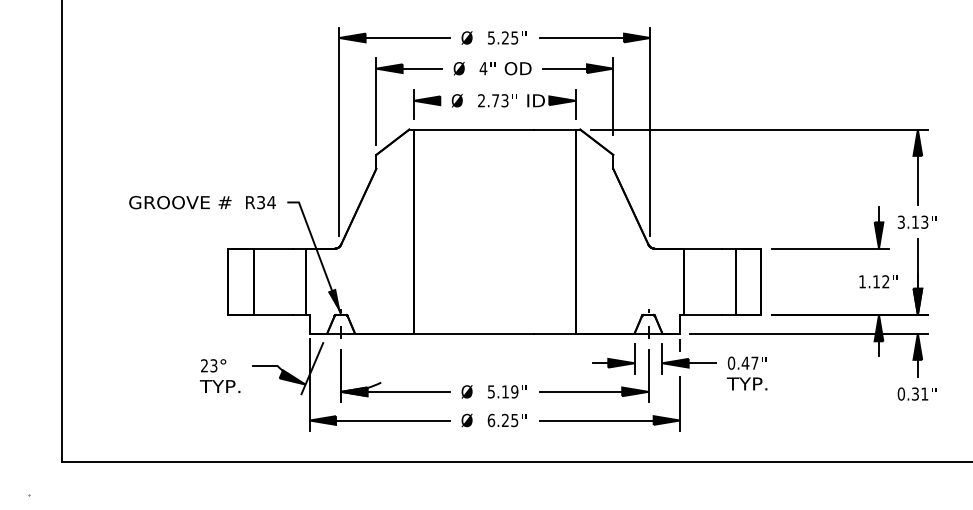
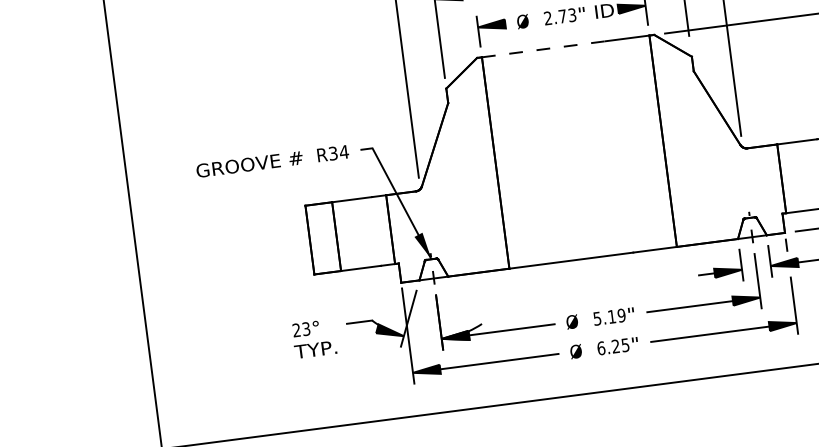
line: (473, 129) -> (543, 49), solid -> dashed

